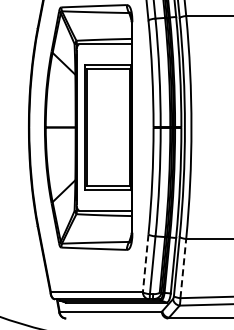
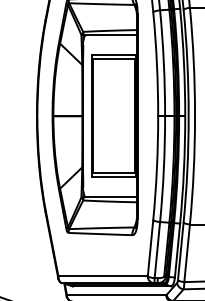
line: (145, 263) -> (150, 248), dashed -> solid
line: (183, 268) -> (187, 253), dashed -> solid

